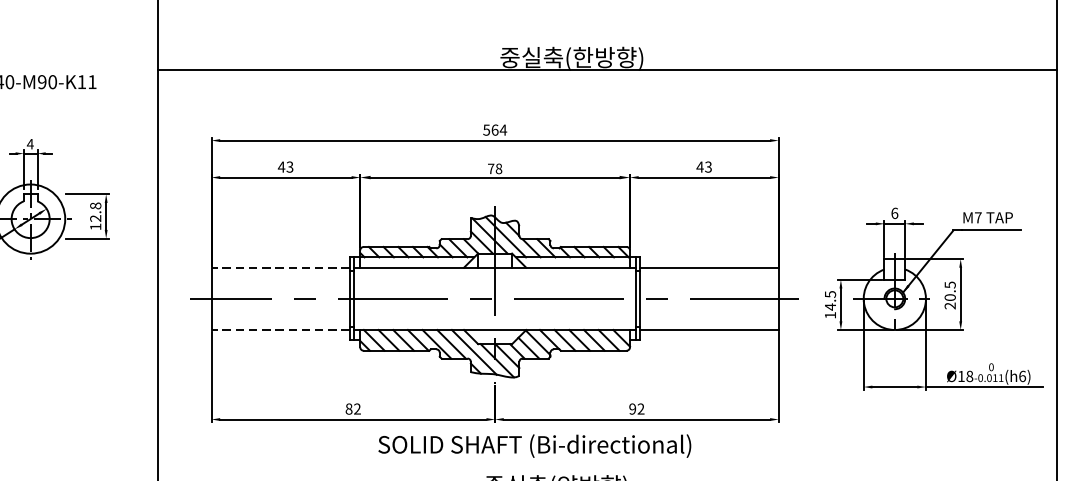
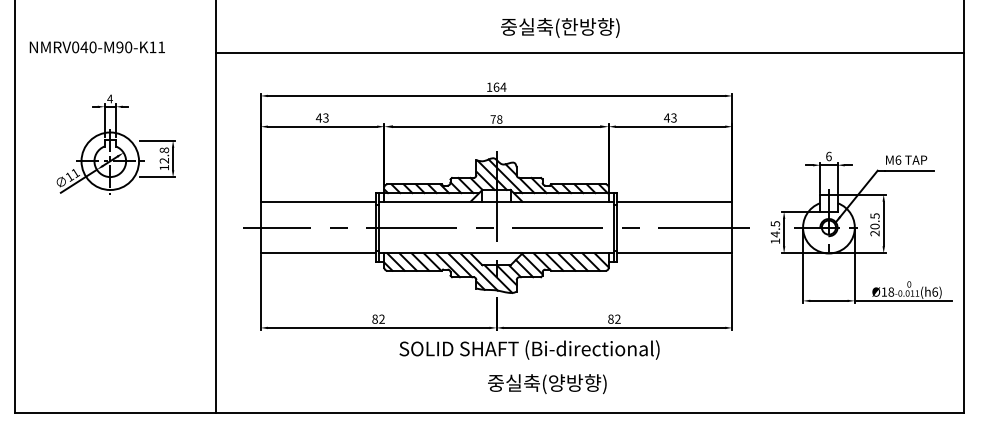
line: (608, 70) -> (590, 53), moved
text: (486, 129) -> (489, 86), 564 -> 164
text: (978, 216) -> (898, 159), M7 -> M6
line: (281, 267) -> (318, 201), dashed -> solid
line: (281, 330) -> (318, 253), dashed -> solid
text: (632, 409) -> (610, 319), 92 -> 82

